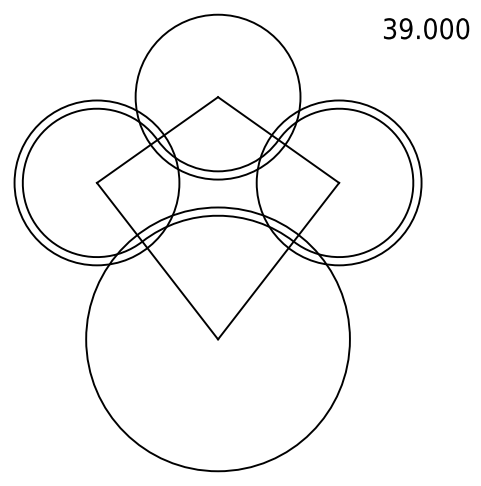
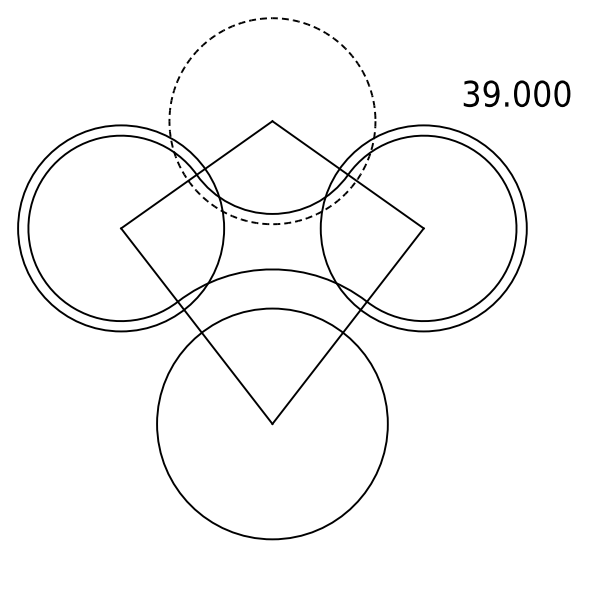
text: (426, 28) -> (516, 93), moved
circle: (218, 97) -> (272, 121), solid -> dashed
circle: (218, 339) -> (272, 423), size x0.7

